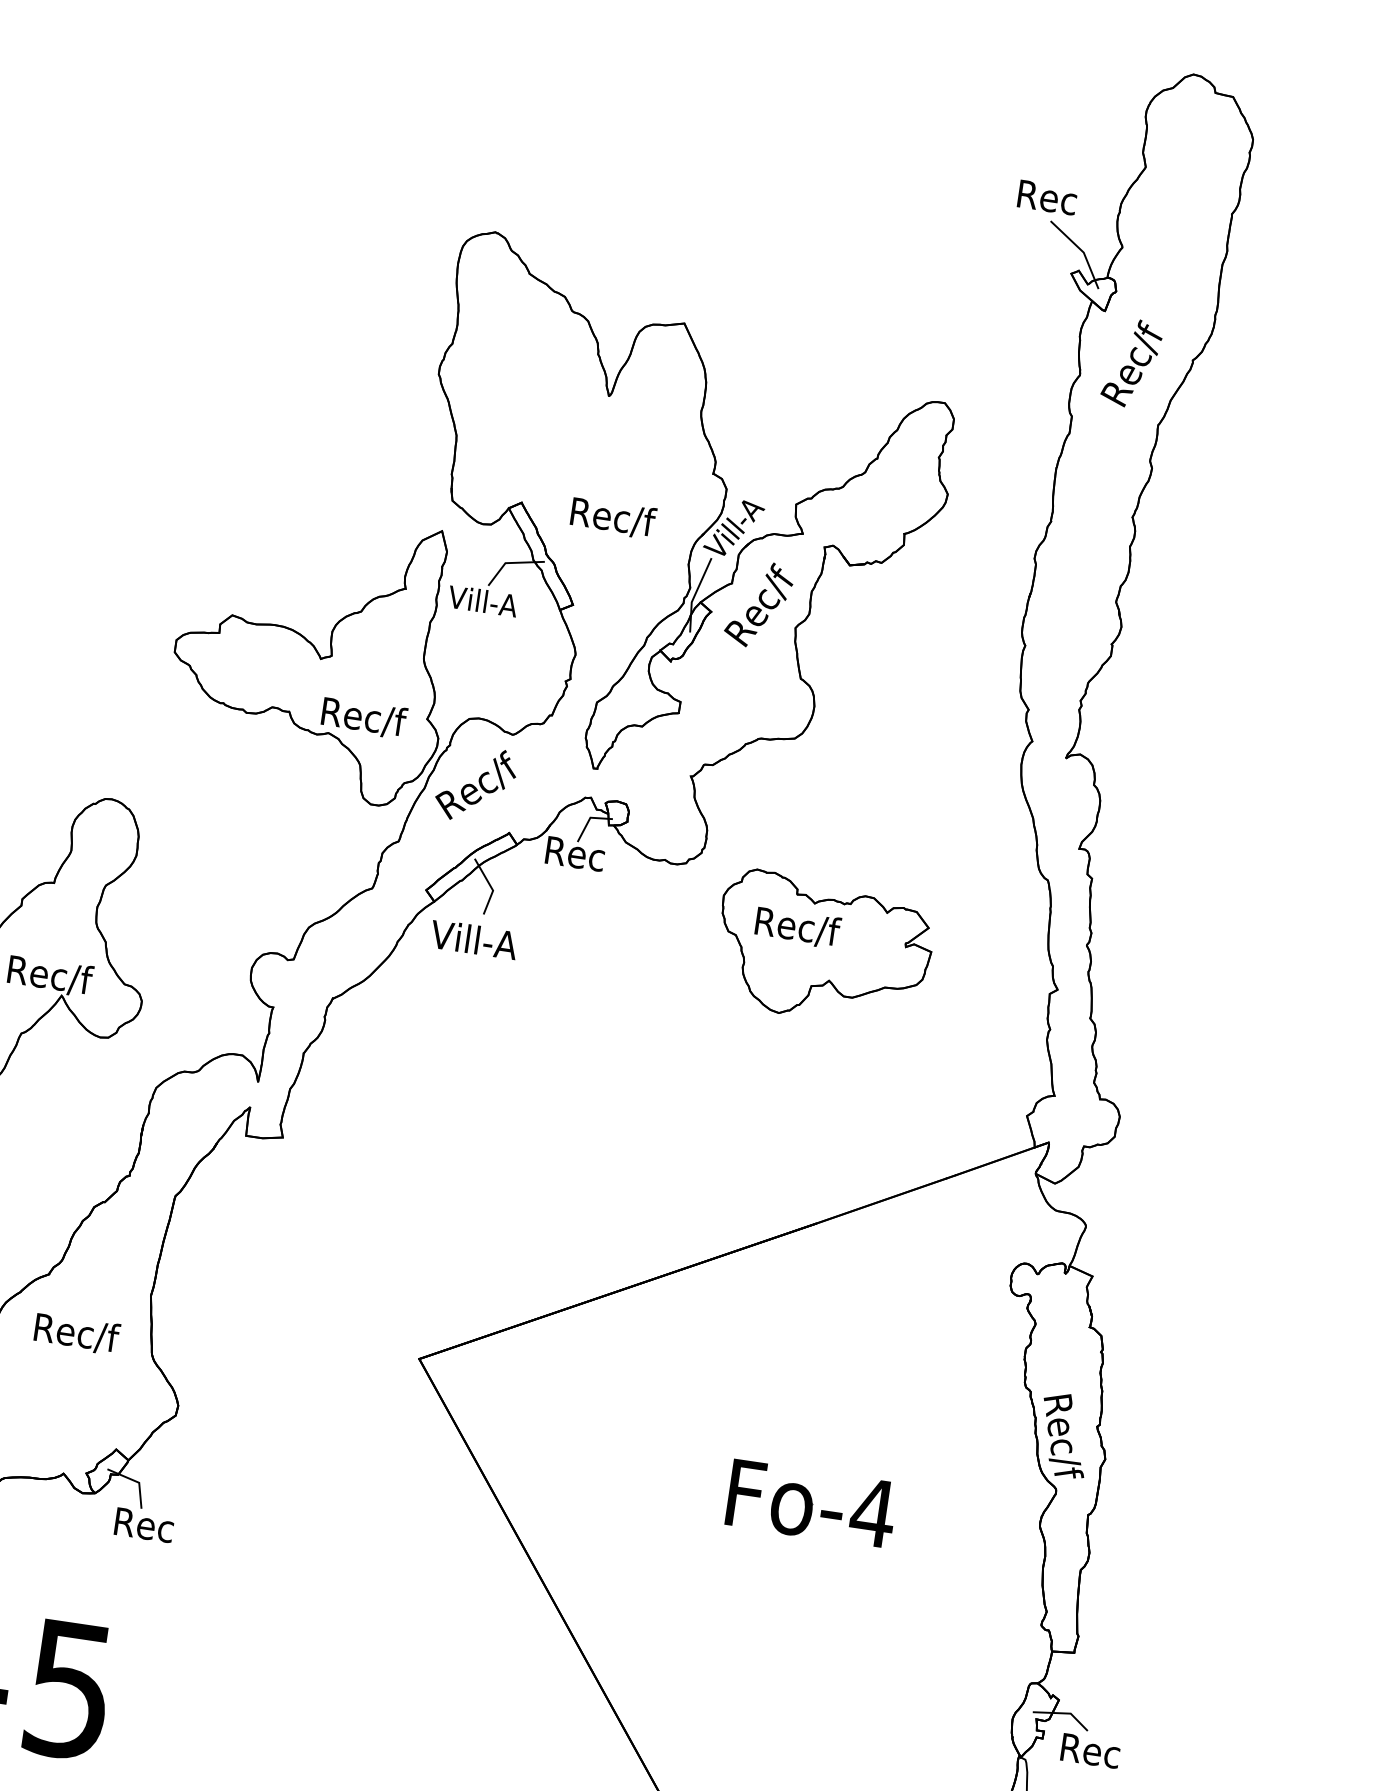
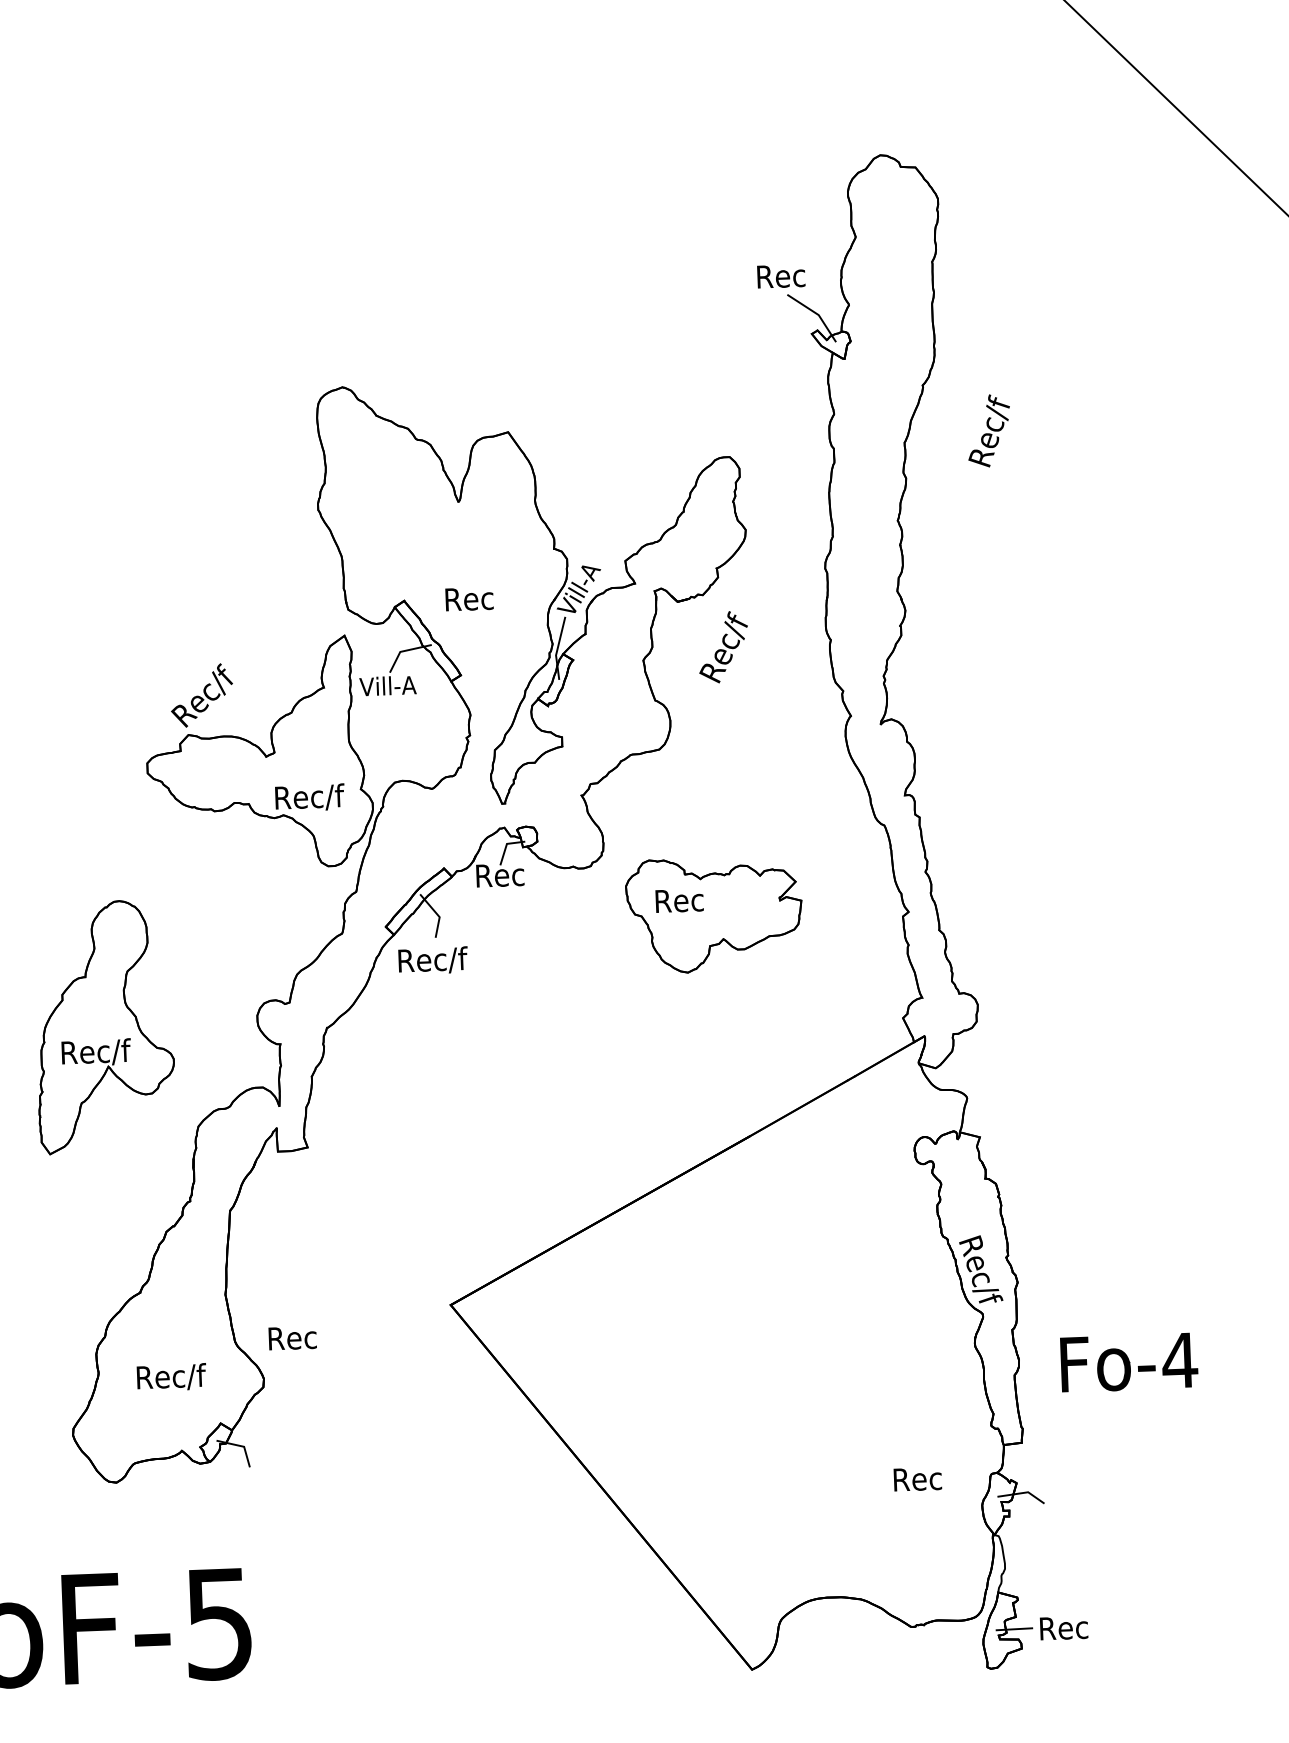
text: (1131, 362) -> (988, 430), moved
text: (643, 522) -> (505, 598), Rec/f -> Rec
text: (758, 605) -> (723, 647), moved
text: (475, 784) -> (201, 695), moved
text: (828, 931) -> (715, 899), Rec/f -> Rec
text: (473, 939) -> (431, 959), Vill-A -> Rec/f
text: (75, 1332) -> (170, 1376), moved
part: (812, 1503) -> (1129, 1362), moved
text: (144, 1525) -> (292, 1338), moved
text: (1090, 1751) -> (917, 1479), moved

